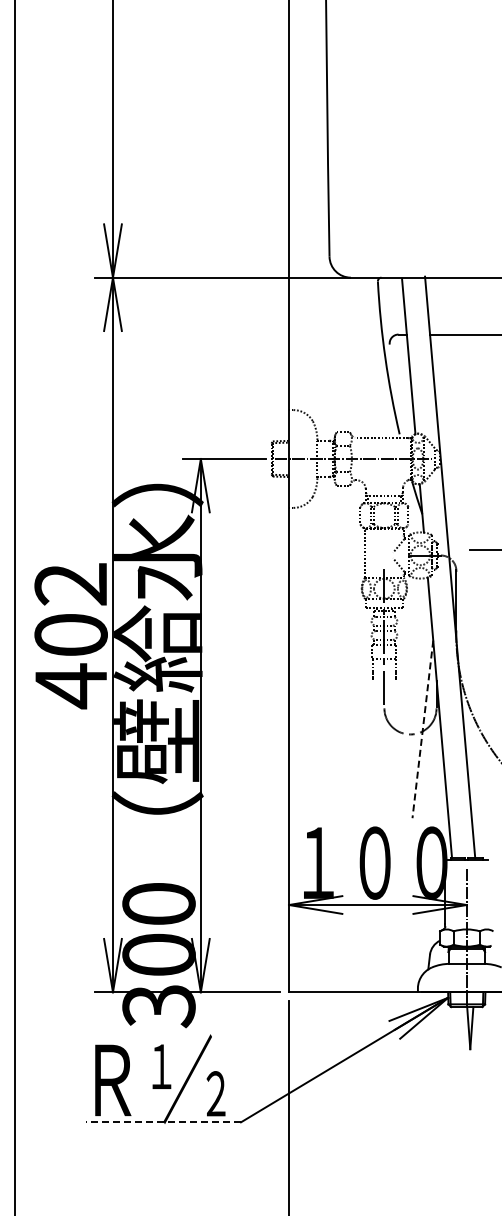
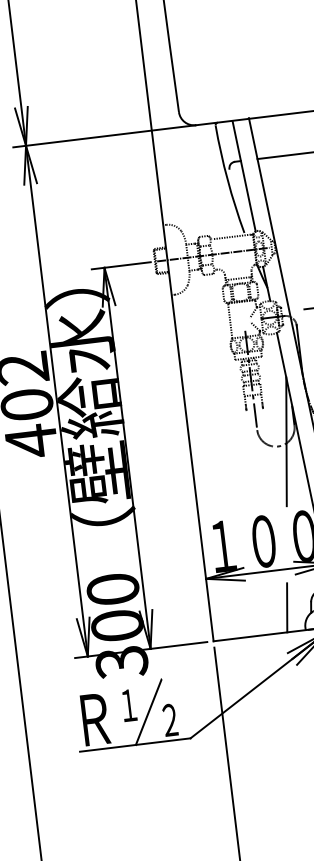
line: (422, 729) -> (286, 441), dashed -> solid
line: (396, 958) -> (287, 607), added
line: (163, 1122) -> (135, 745), dashed -> solid

